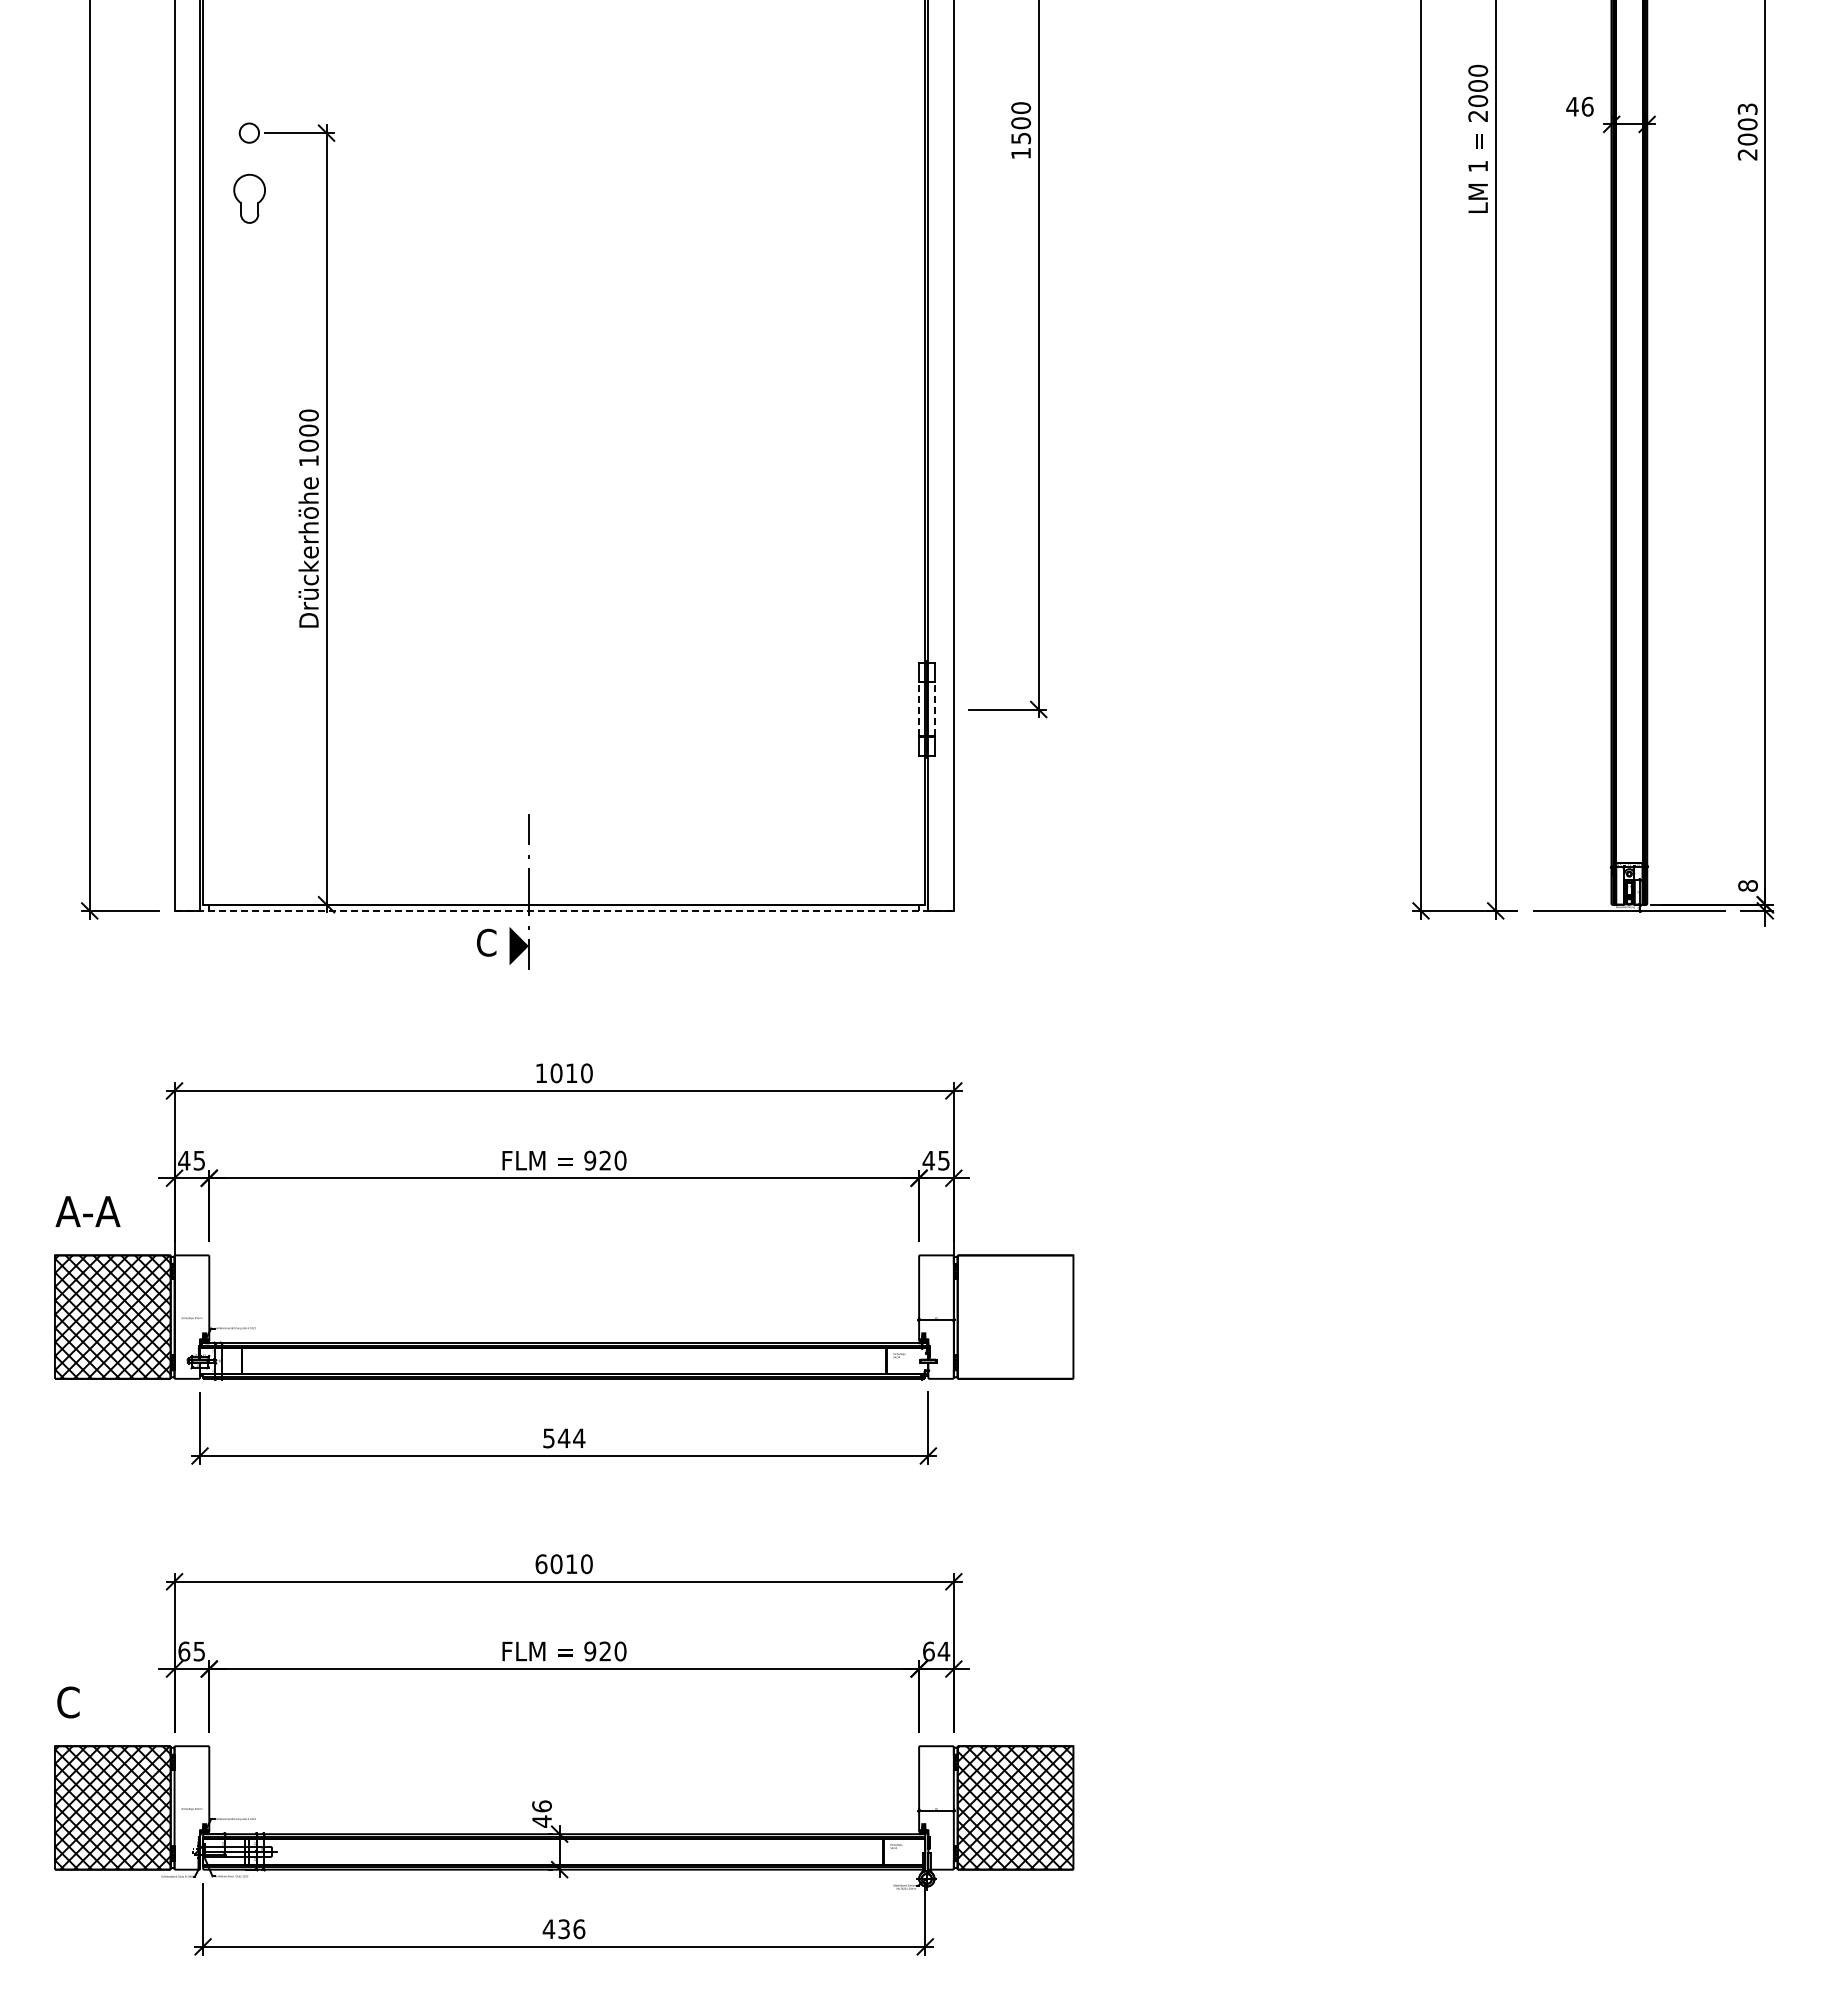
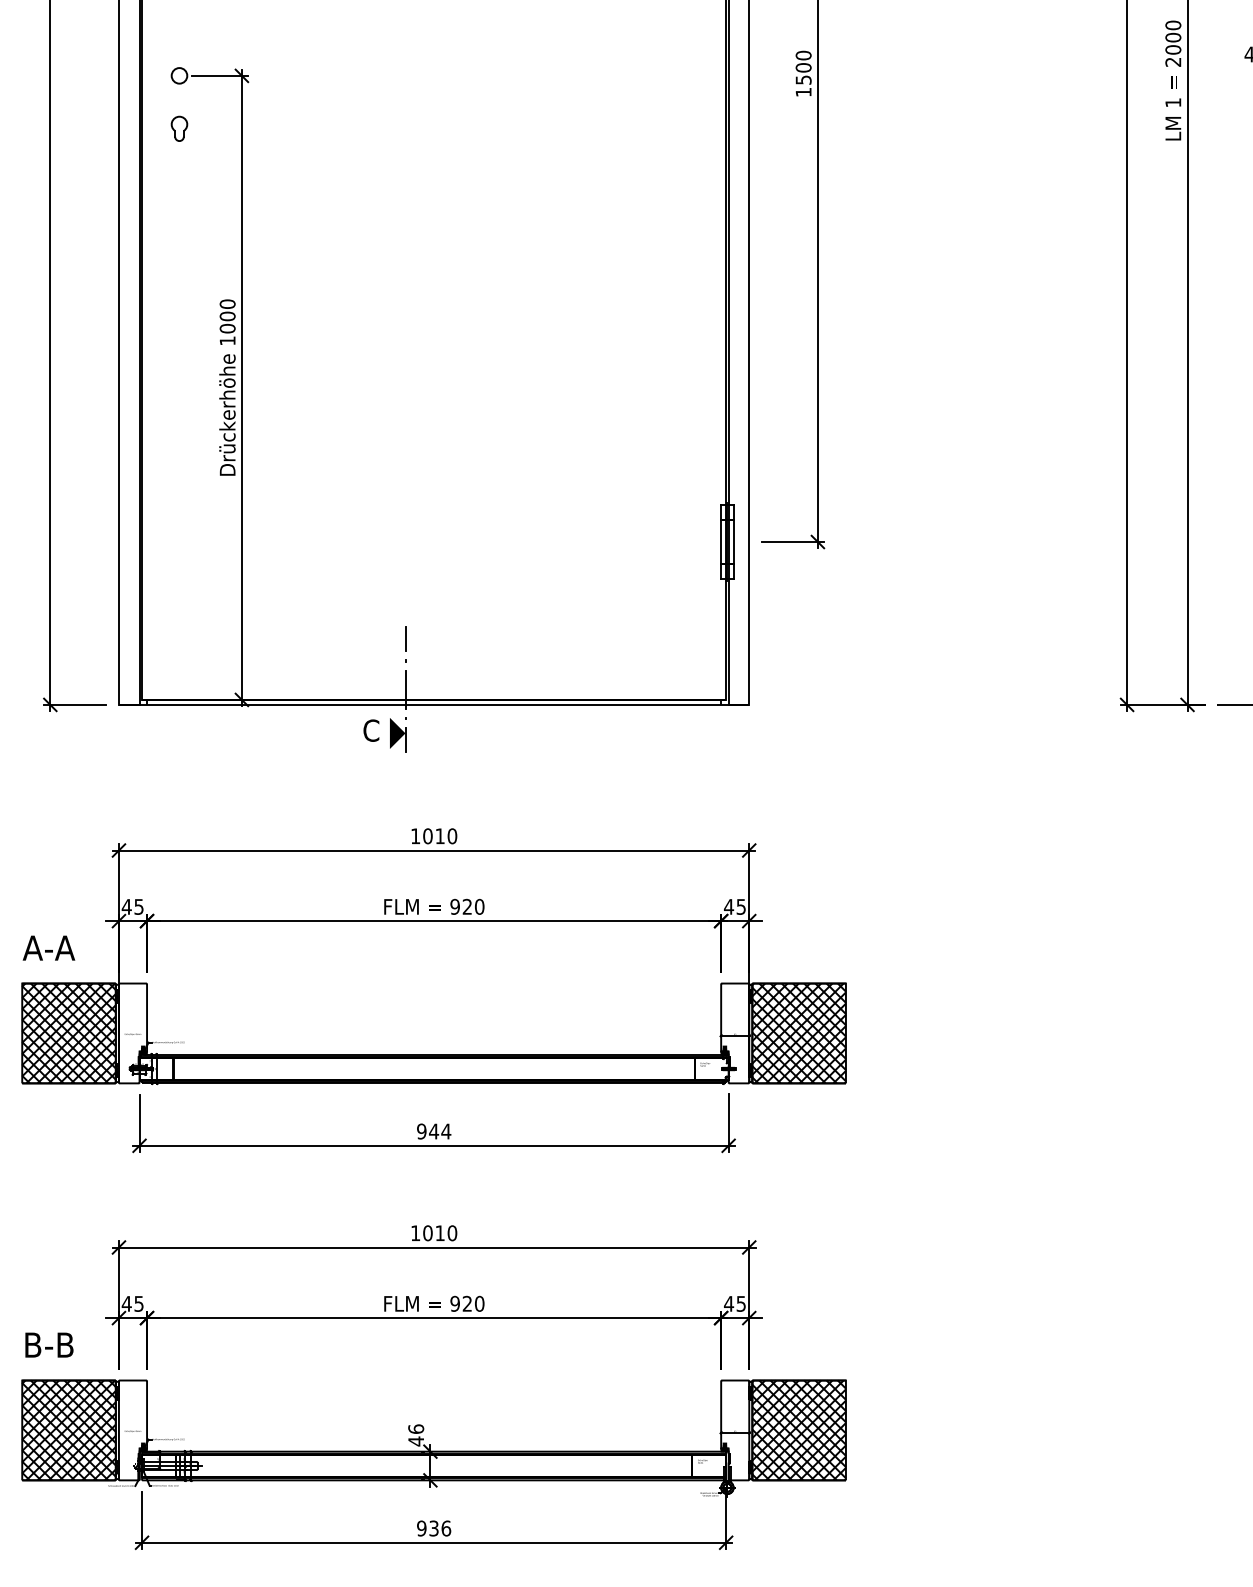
part: (248, 198) -> (178, 128), size x0.62
line: (919, 709) -> (721, 542), dashed -> solid
line: (934, 709) -> (733, 542), dashed -> solid
line: (564, 910) -> (434, 704), dashed -> solid
hatch: (1015, 1316) -> (799, 1032), added
text: (548, 1438) -> (421, 1131), 544 -> 944
text: (541, 1564) -> (415, 1233), 6010 -> 1010
text: (184, 1651) -> (127, 1303), 65 -> 45
text: (936, 1651) -> (735, 1303), 64 -> 45
text: (87, 1702) -> (48, 1345), C -> B-B
text: (548, 1929) -> (421, 1528), 436 -> 936

